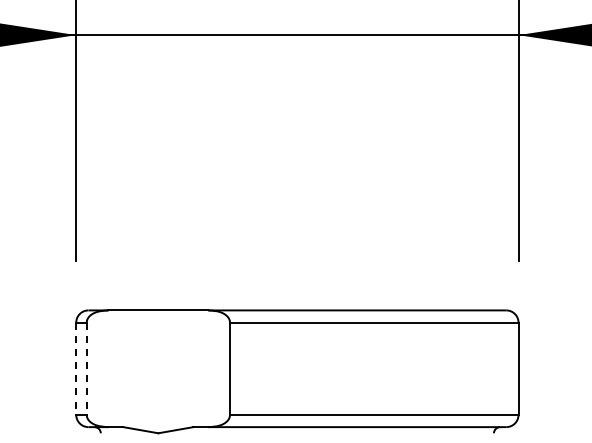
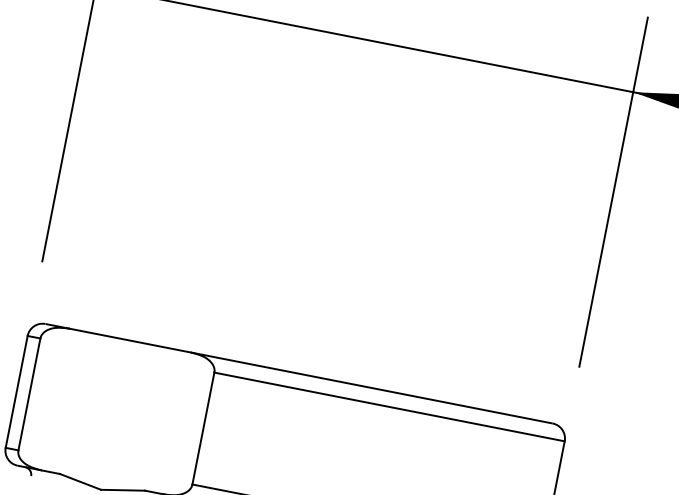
line: (76, 369) -> (16, 392), dashed -> solid
line: (86, 369) -> (28, 395), dashed -> solid

